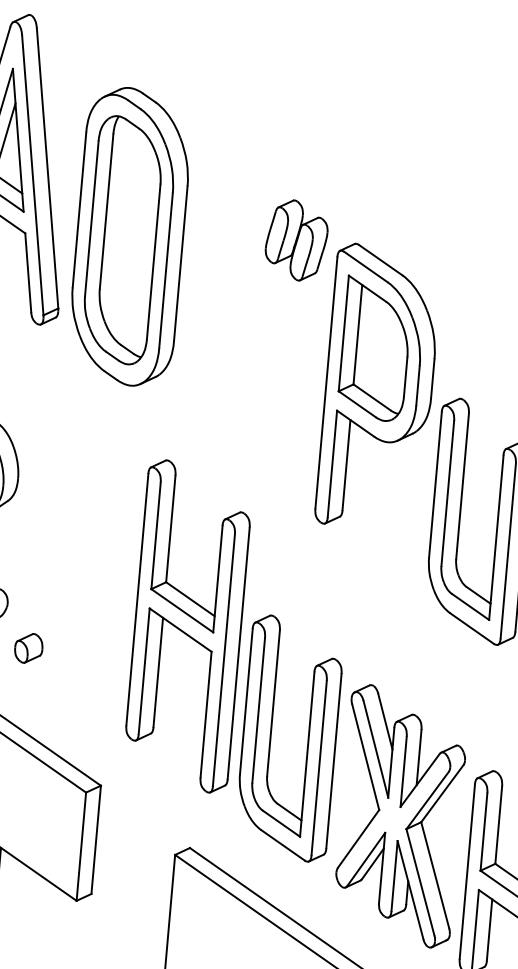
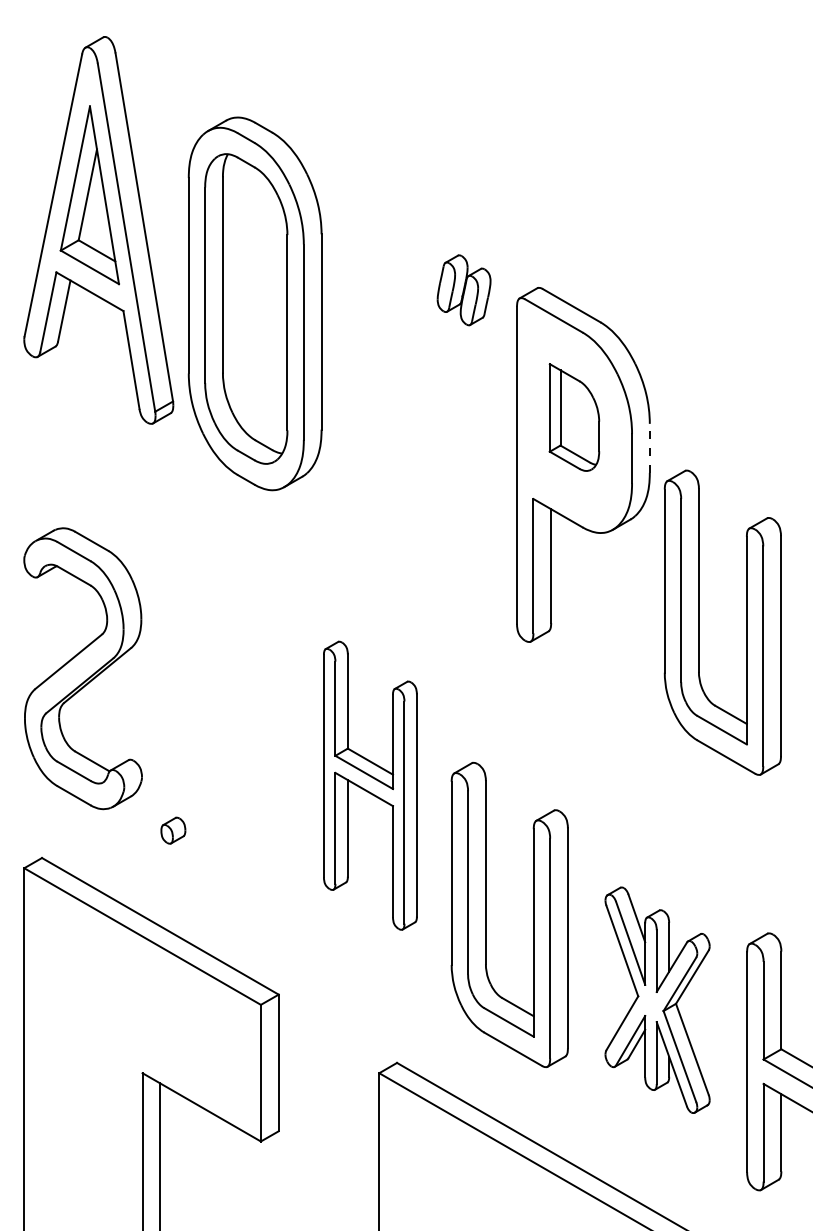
part: (296, 240) -> (463, 290), size x0.7
part: (375, 348) -> (574, 417), size x0.6
line: (432, 378) -> (649, 448), solid -> dashed
part: (188, 626) -> (370, 785), size x0.7
part: (28, 648) -> (173, 830), size x0.7
part: (400, 816) -> (657, 1000), size x0.7

